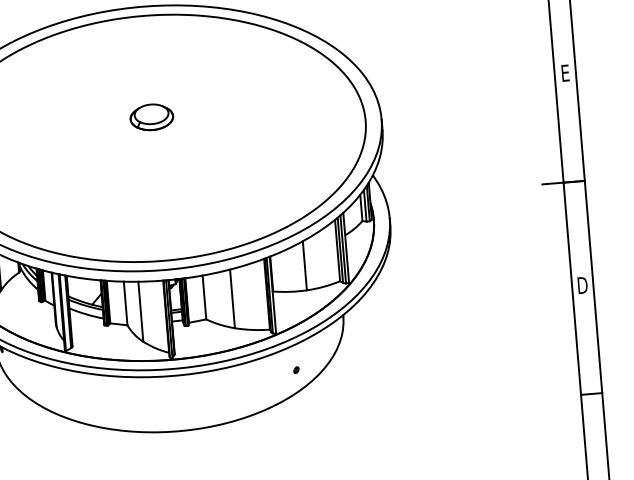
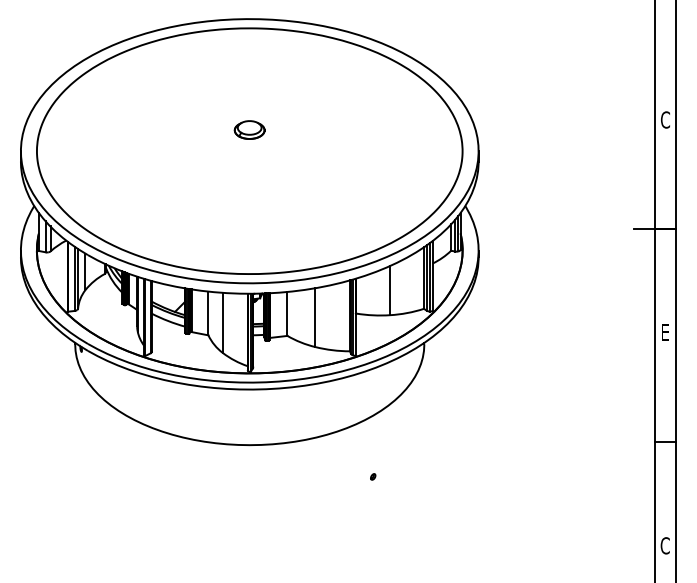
text: (565, 72) -> (665, 119), E -> C
part: (151, 116) -> (249, 129), size x0.7
text: (582, 285) -> (665, 332), D -> E
part: (296, 369) -> (373, 476), moved

